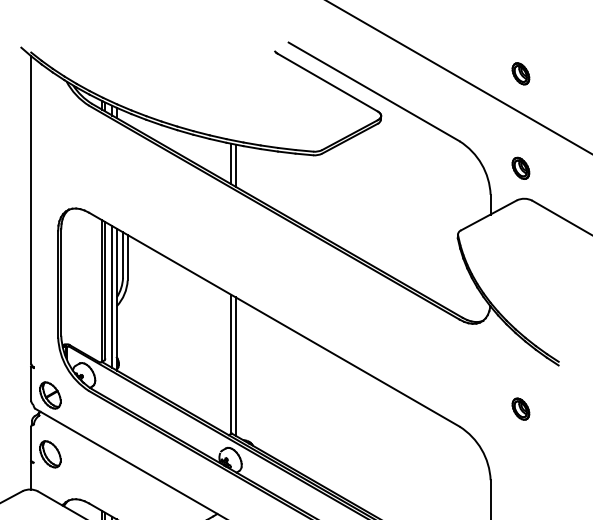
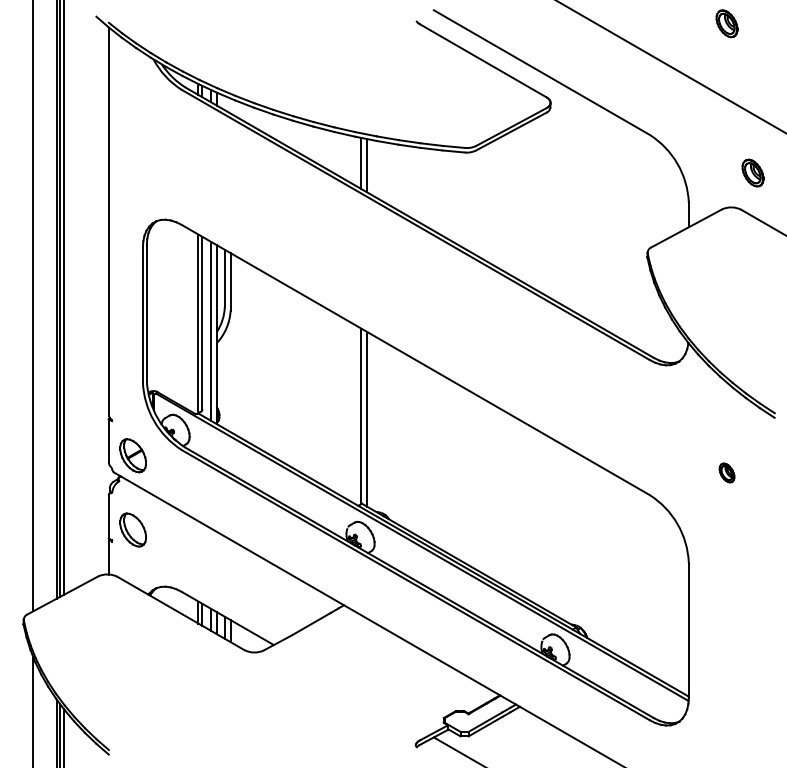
part: (520, 73) -> (726, 23), moved
part: (520, 167) -> (752, 172), moved
part: (520, 408) -> (726, 472), size x0.7

